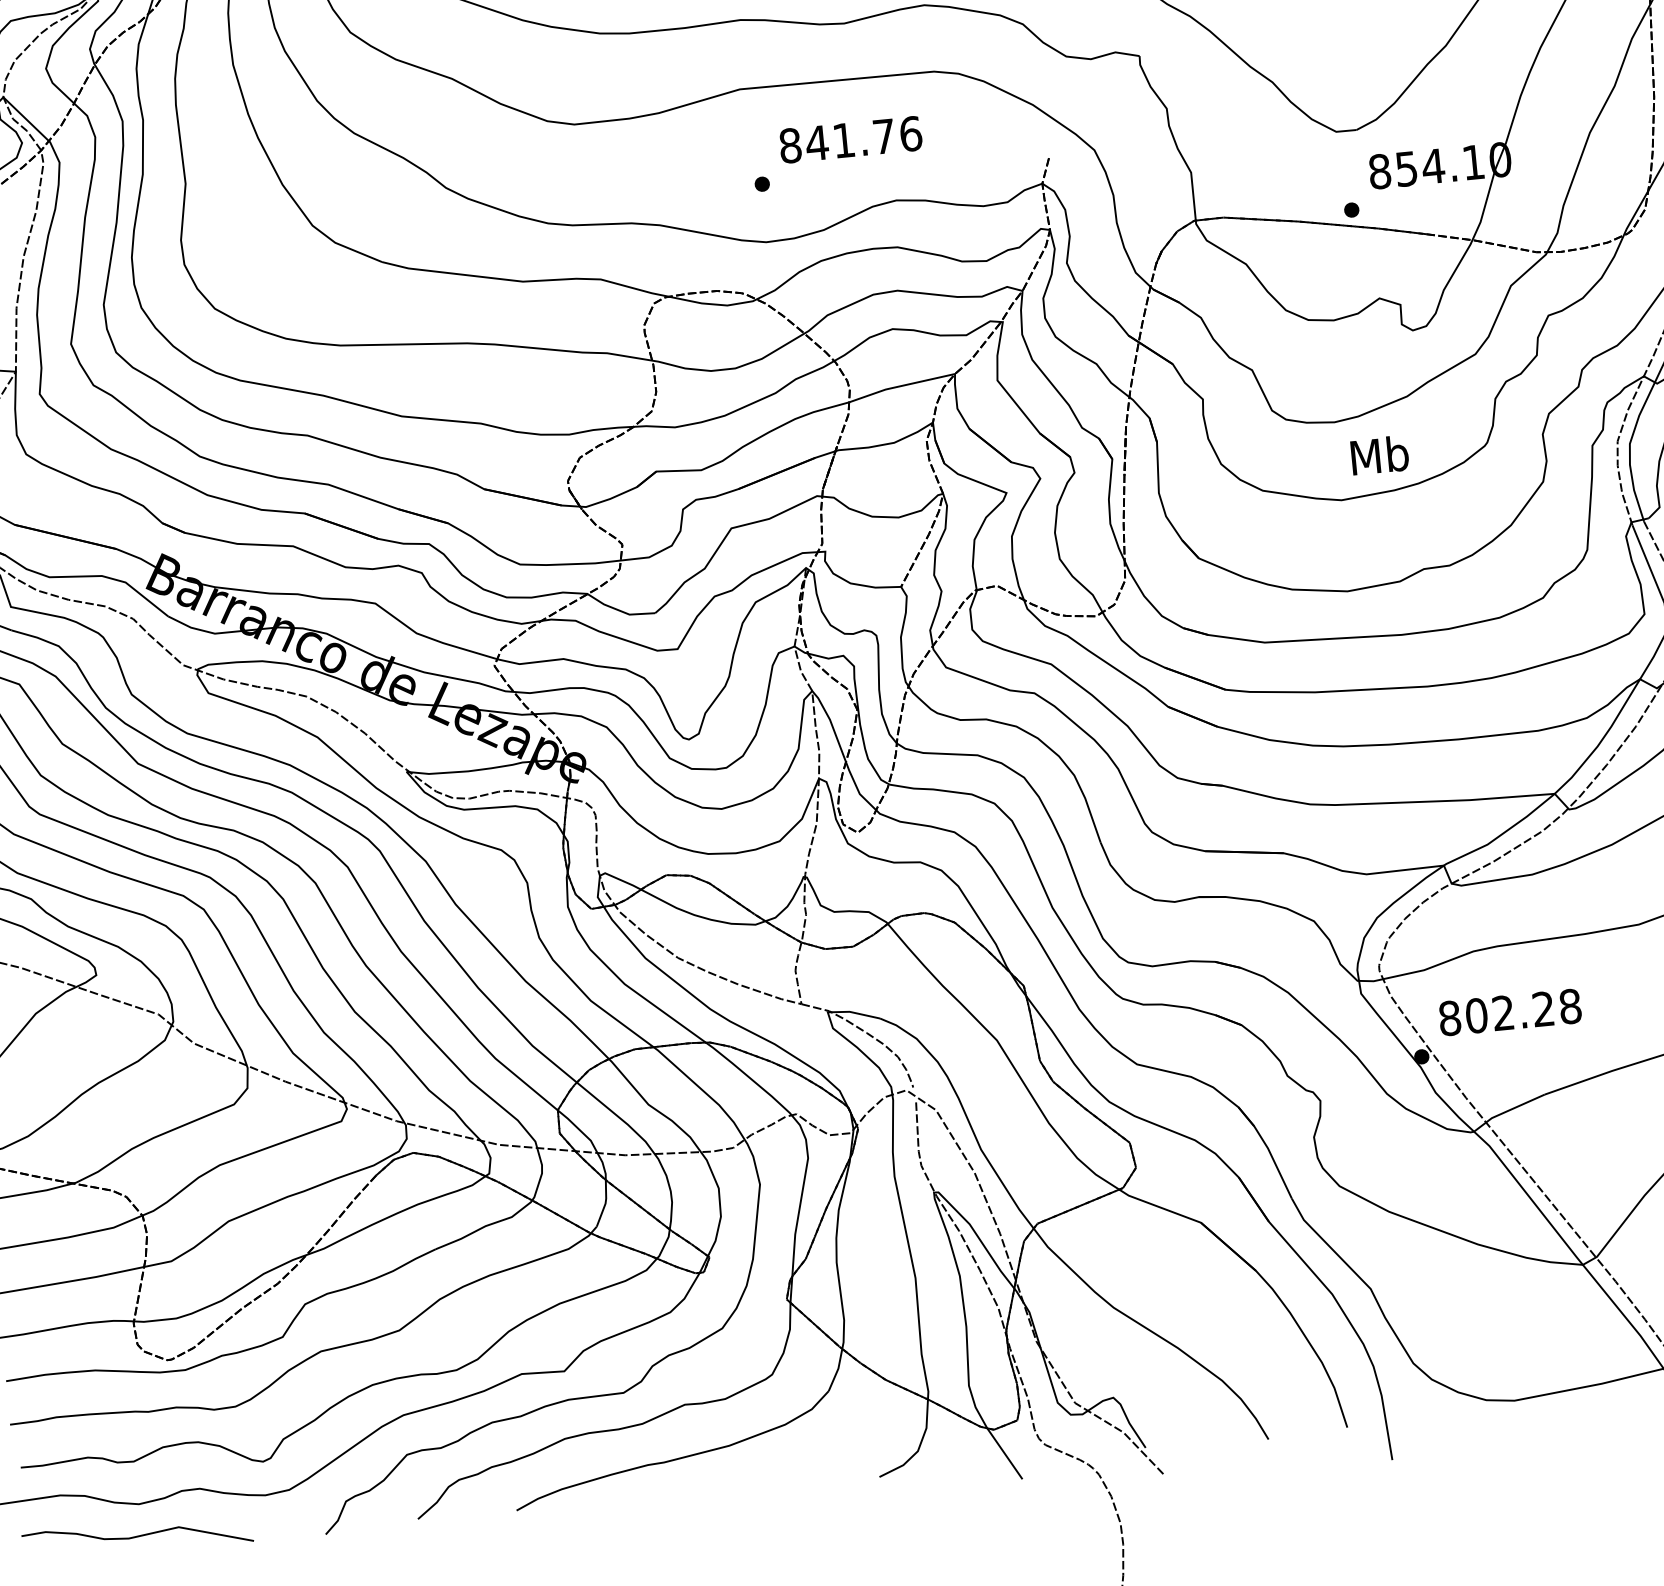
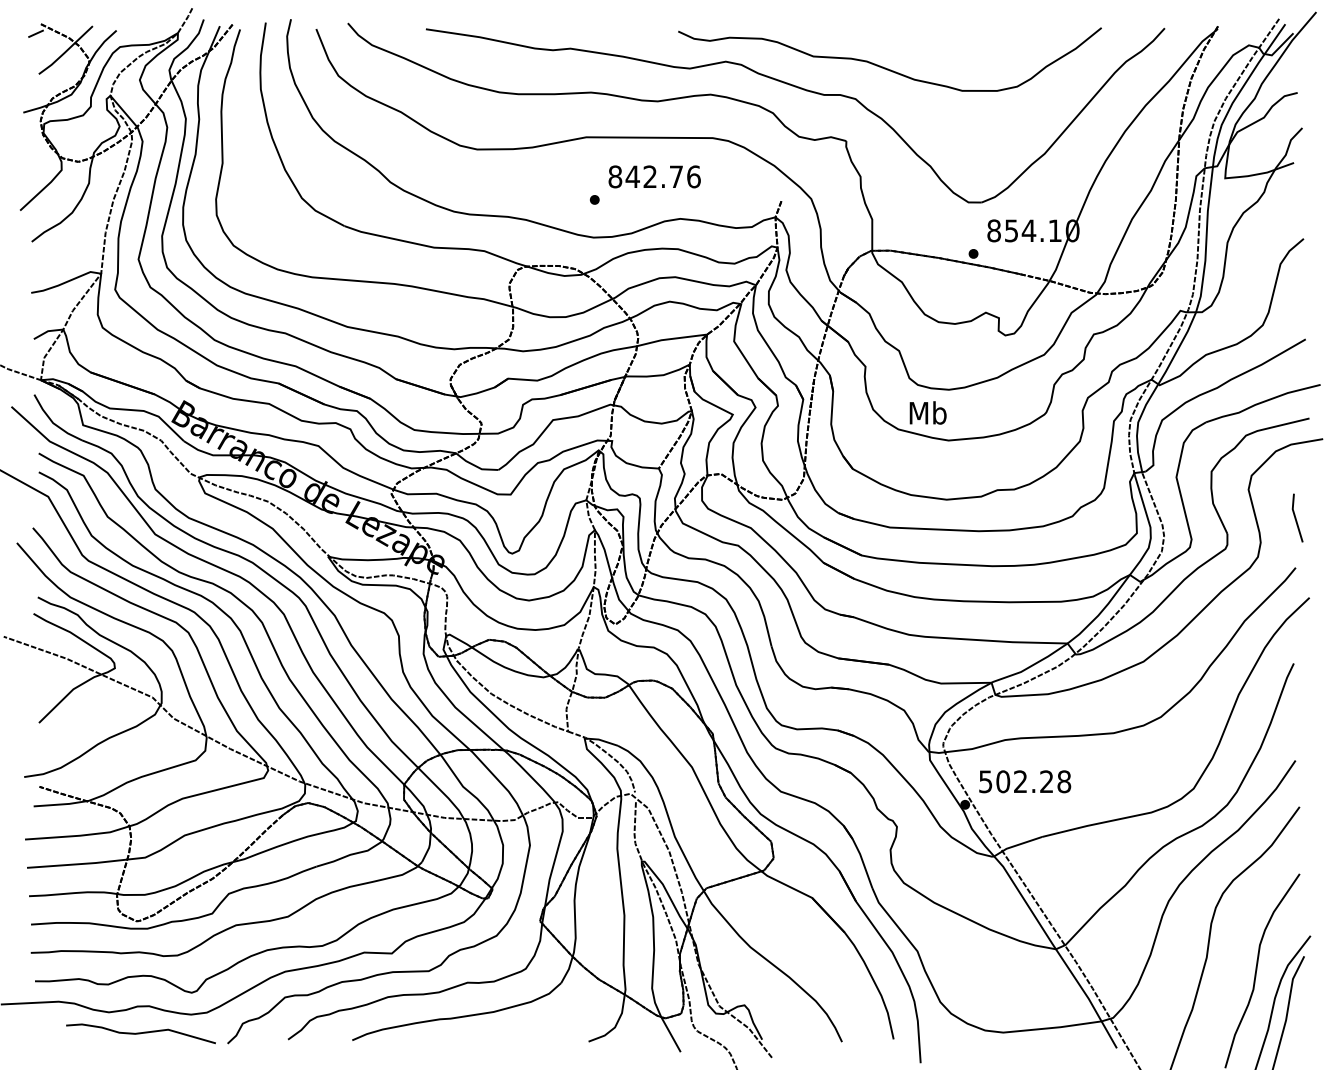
text: (842, 140) -> (649, 176), 841.76 -> 842.76
text: (1378, 454) -> (927, 412), moved
text: (1449, 1017) -> (985, 781), 802.28 -> 502.28
curve: (136, 1537) -> (140, 1033), moved

